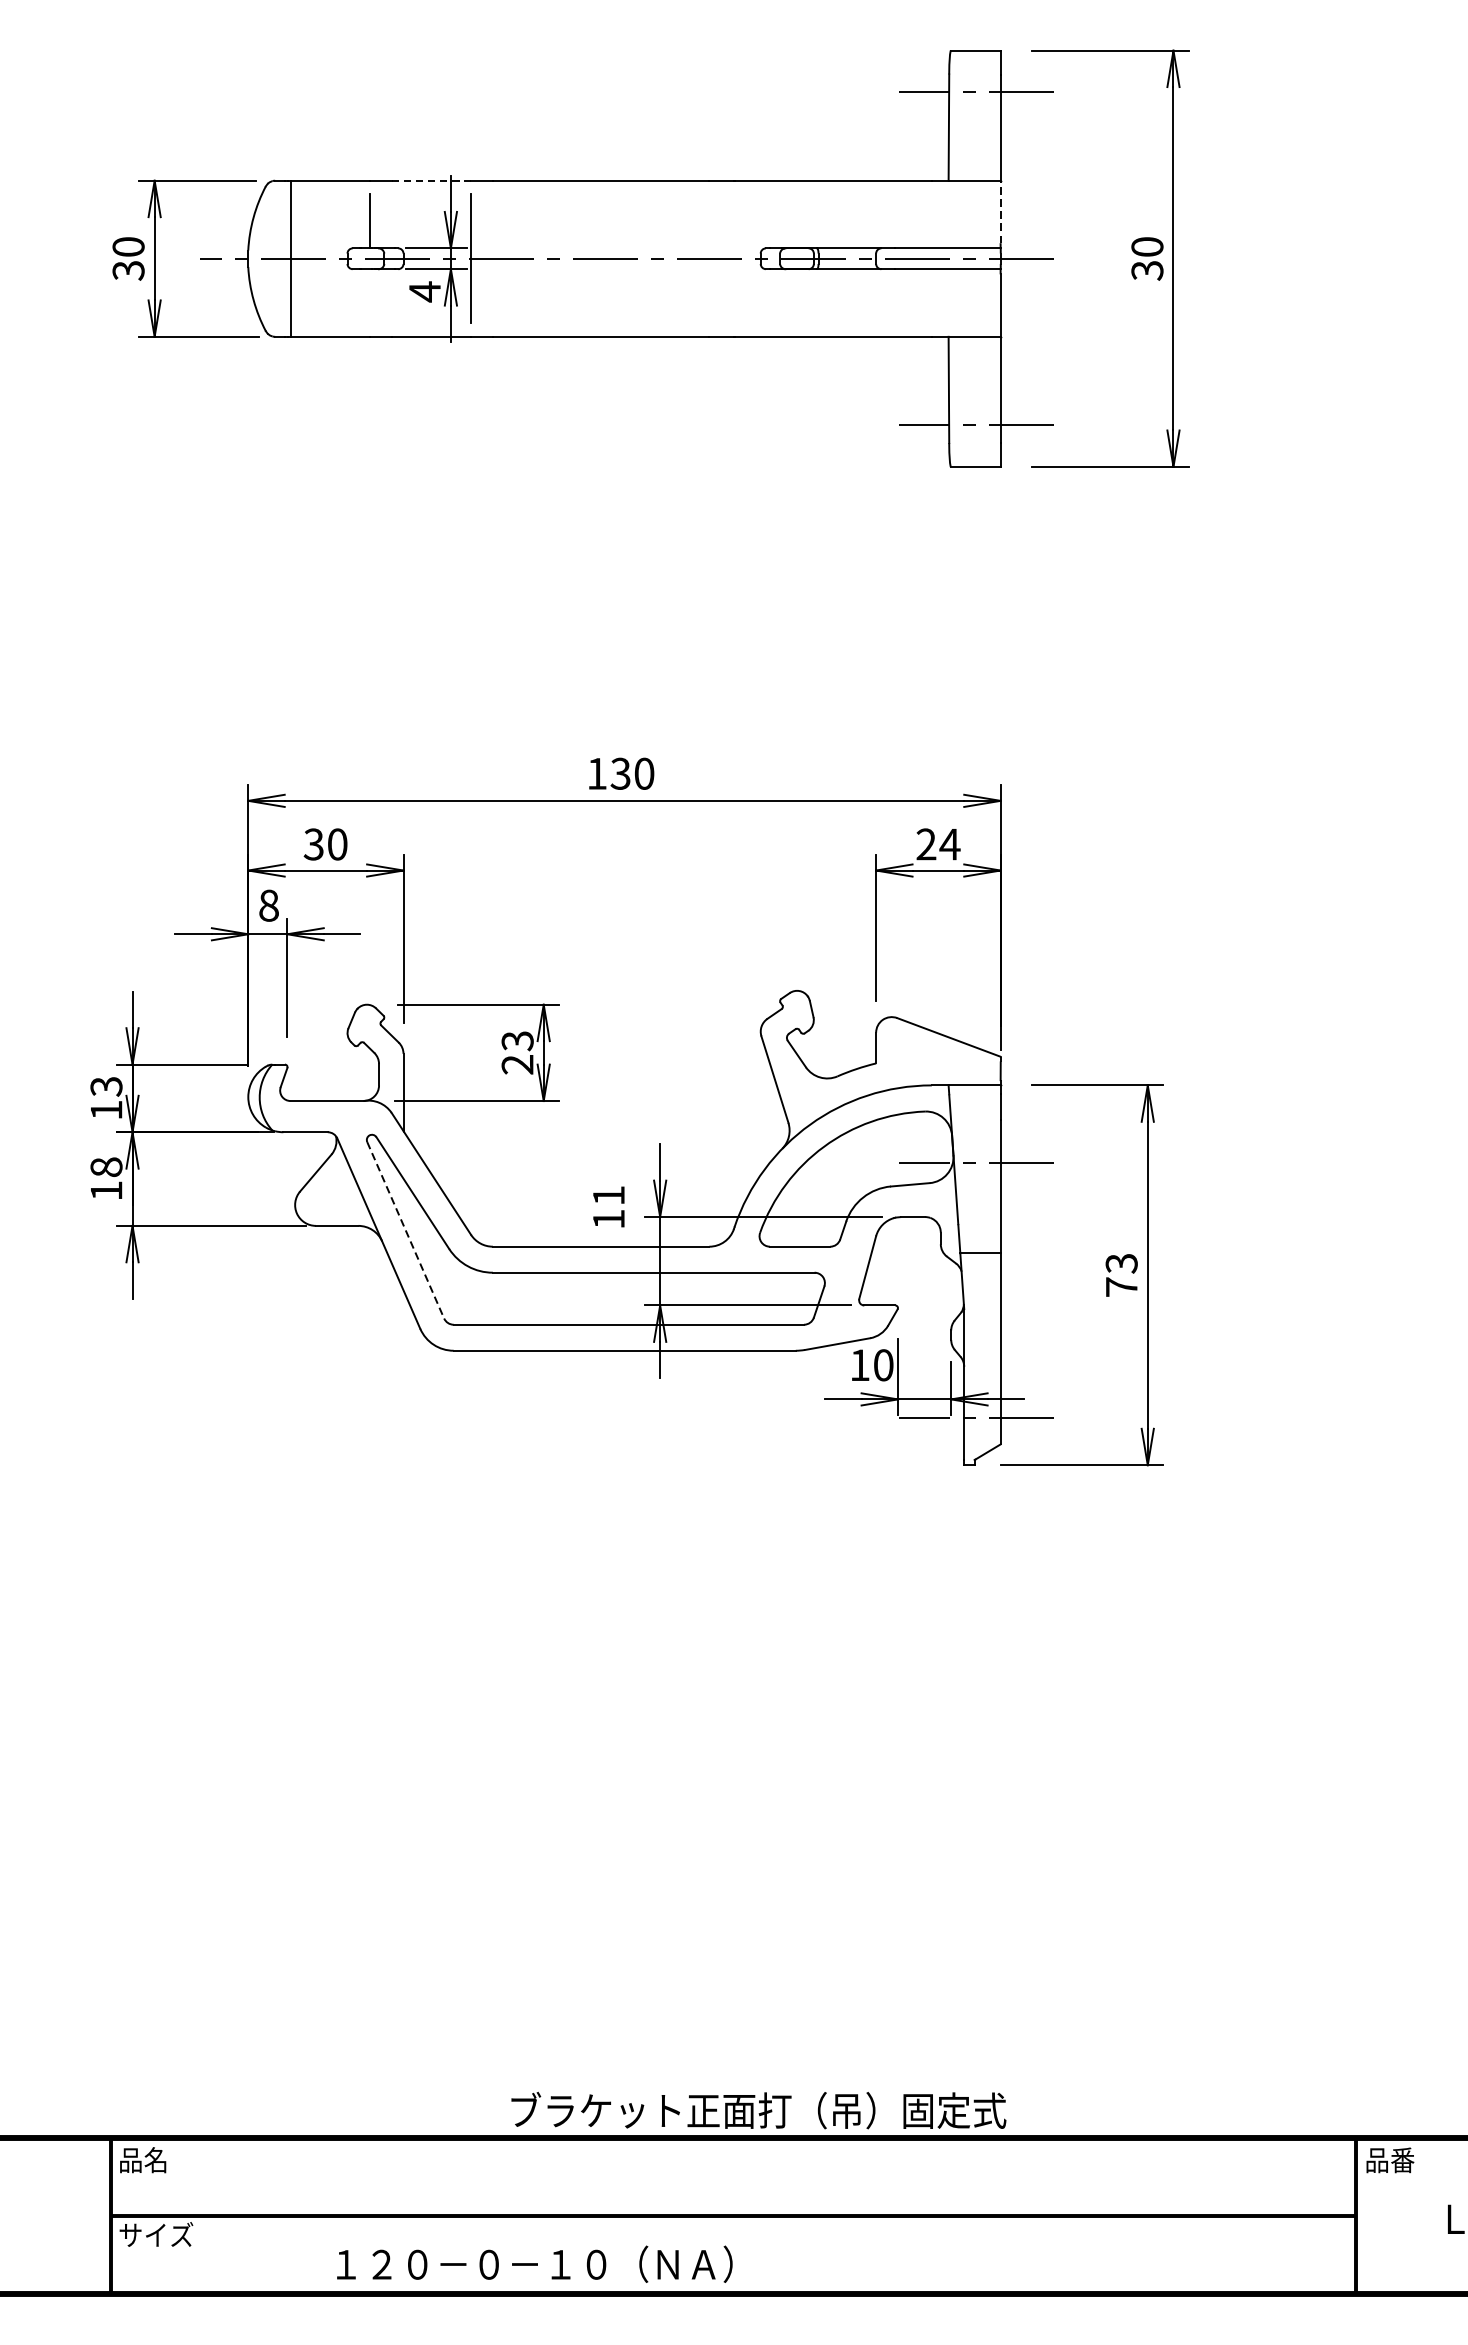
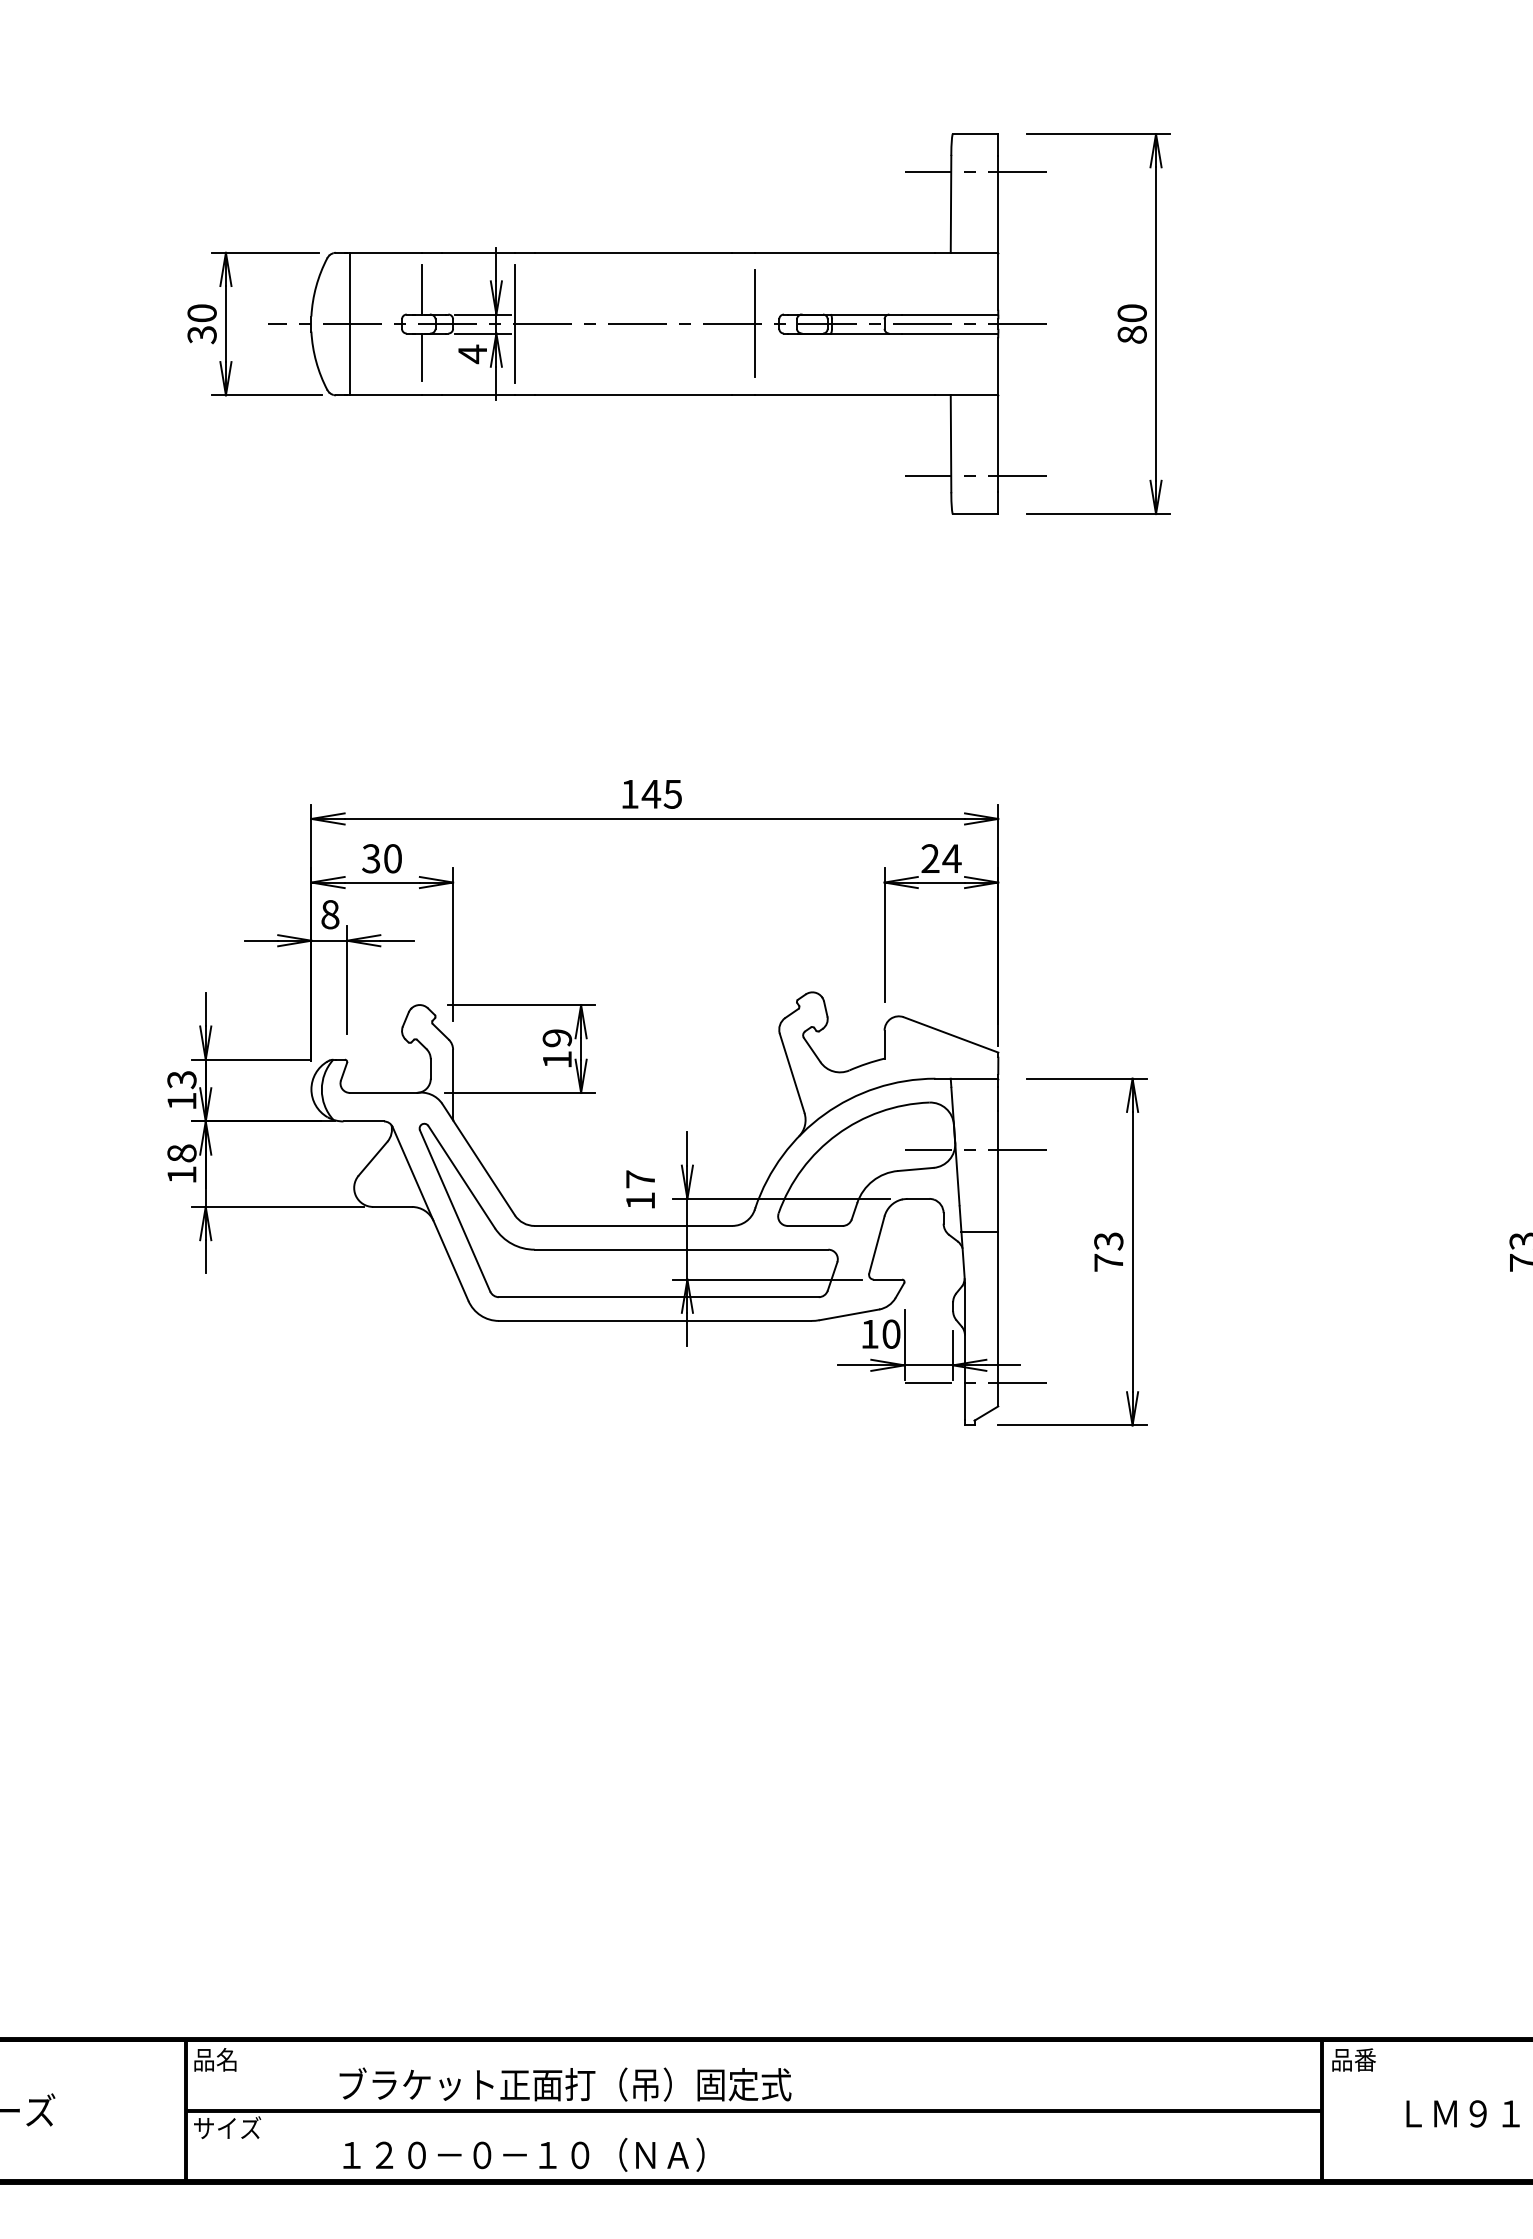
line: (432, 180) -> (479, 252), dashed -> solid
line: (1000, 211) -> (998, 280), dashed -> solid
line: (734, 258) -> (755, 323), added
text: (1146, 270) -> (1131, 334), 30 -> 80
line: (369, 294) -> (422, 356), added
text: (631, 772) -> (661, 793), 130 -> 145
text: (516, 1052) -> (556, 1048), 23 -> 19
text: (608, 1195) -> (640, 1179), 11 -> 17
line: (406, 1229) -> (455, 1210), dashed -> solid
text: (758, 2110) -> (565, 2084), moved
text: (534, 2263) -> (523, 2154), moved

